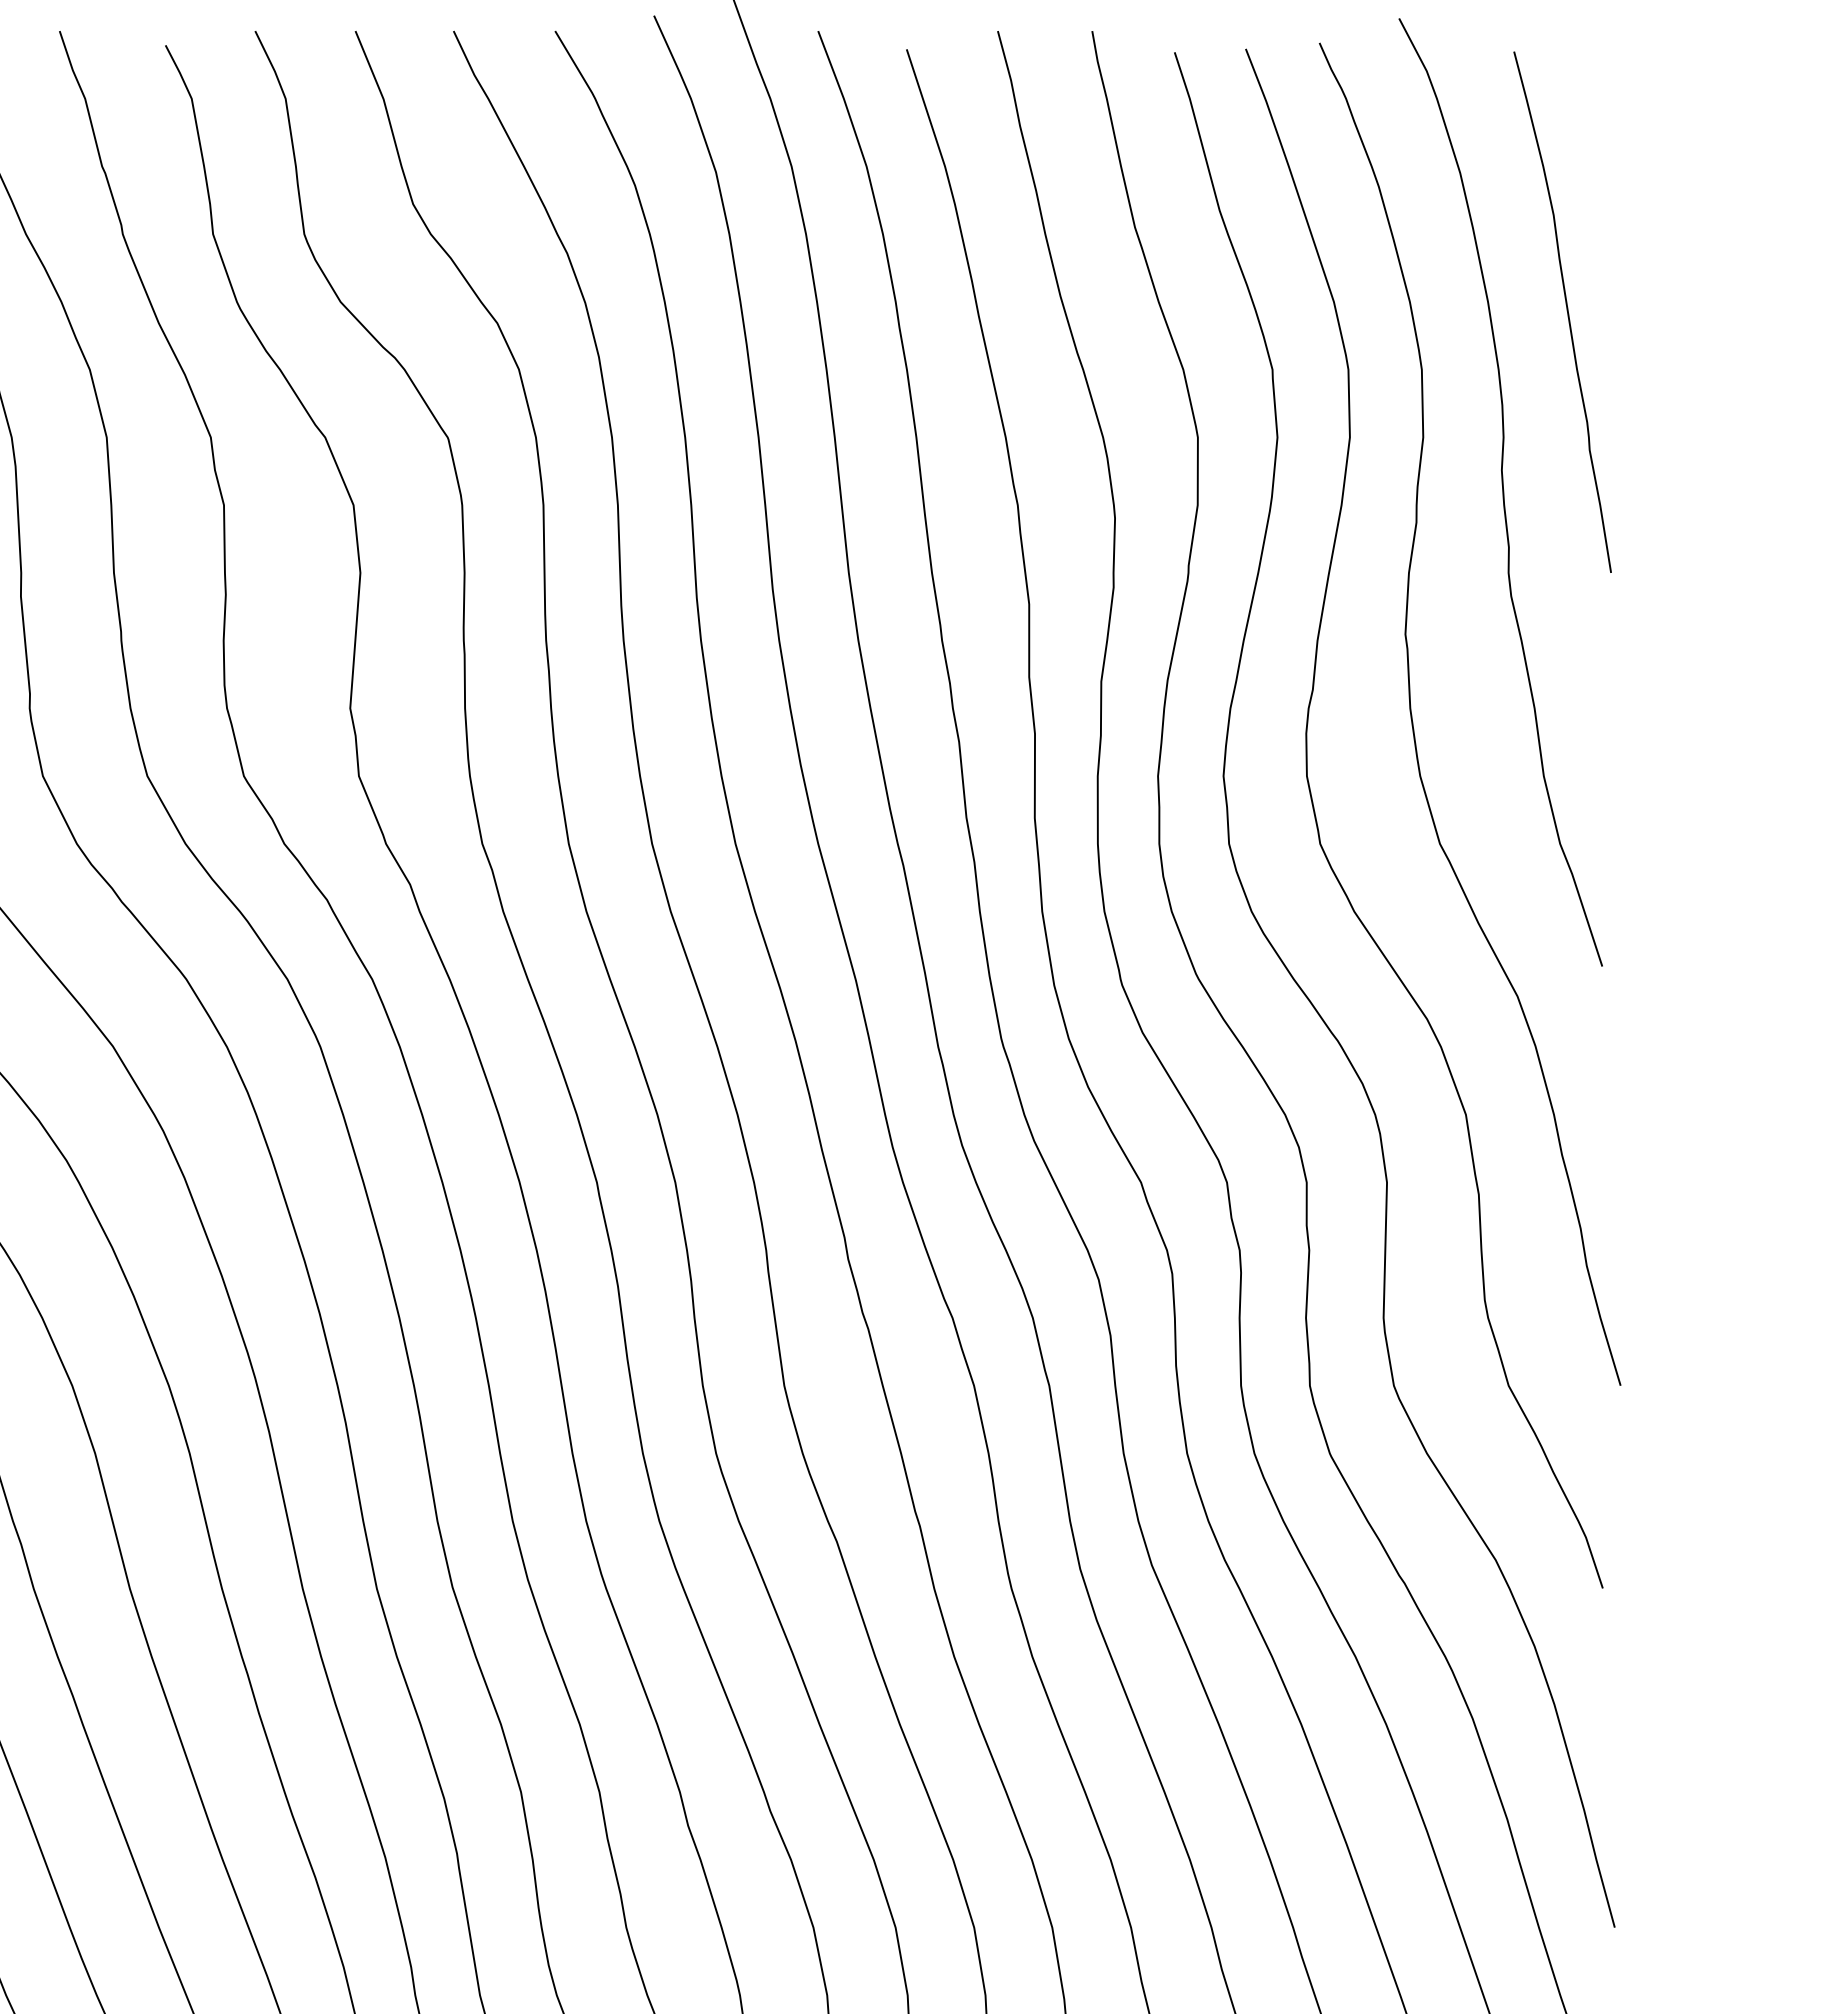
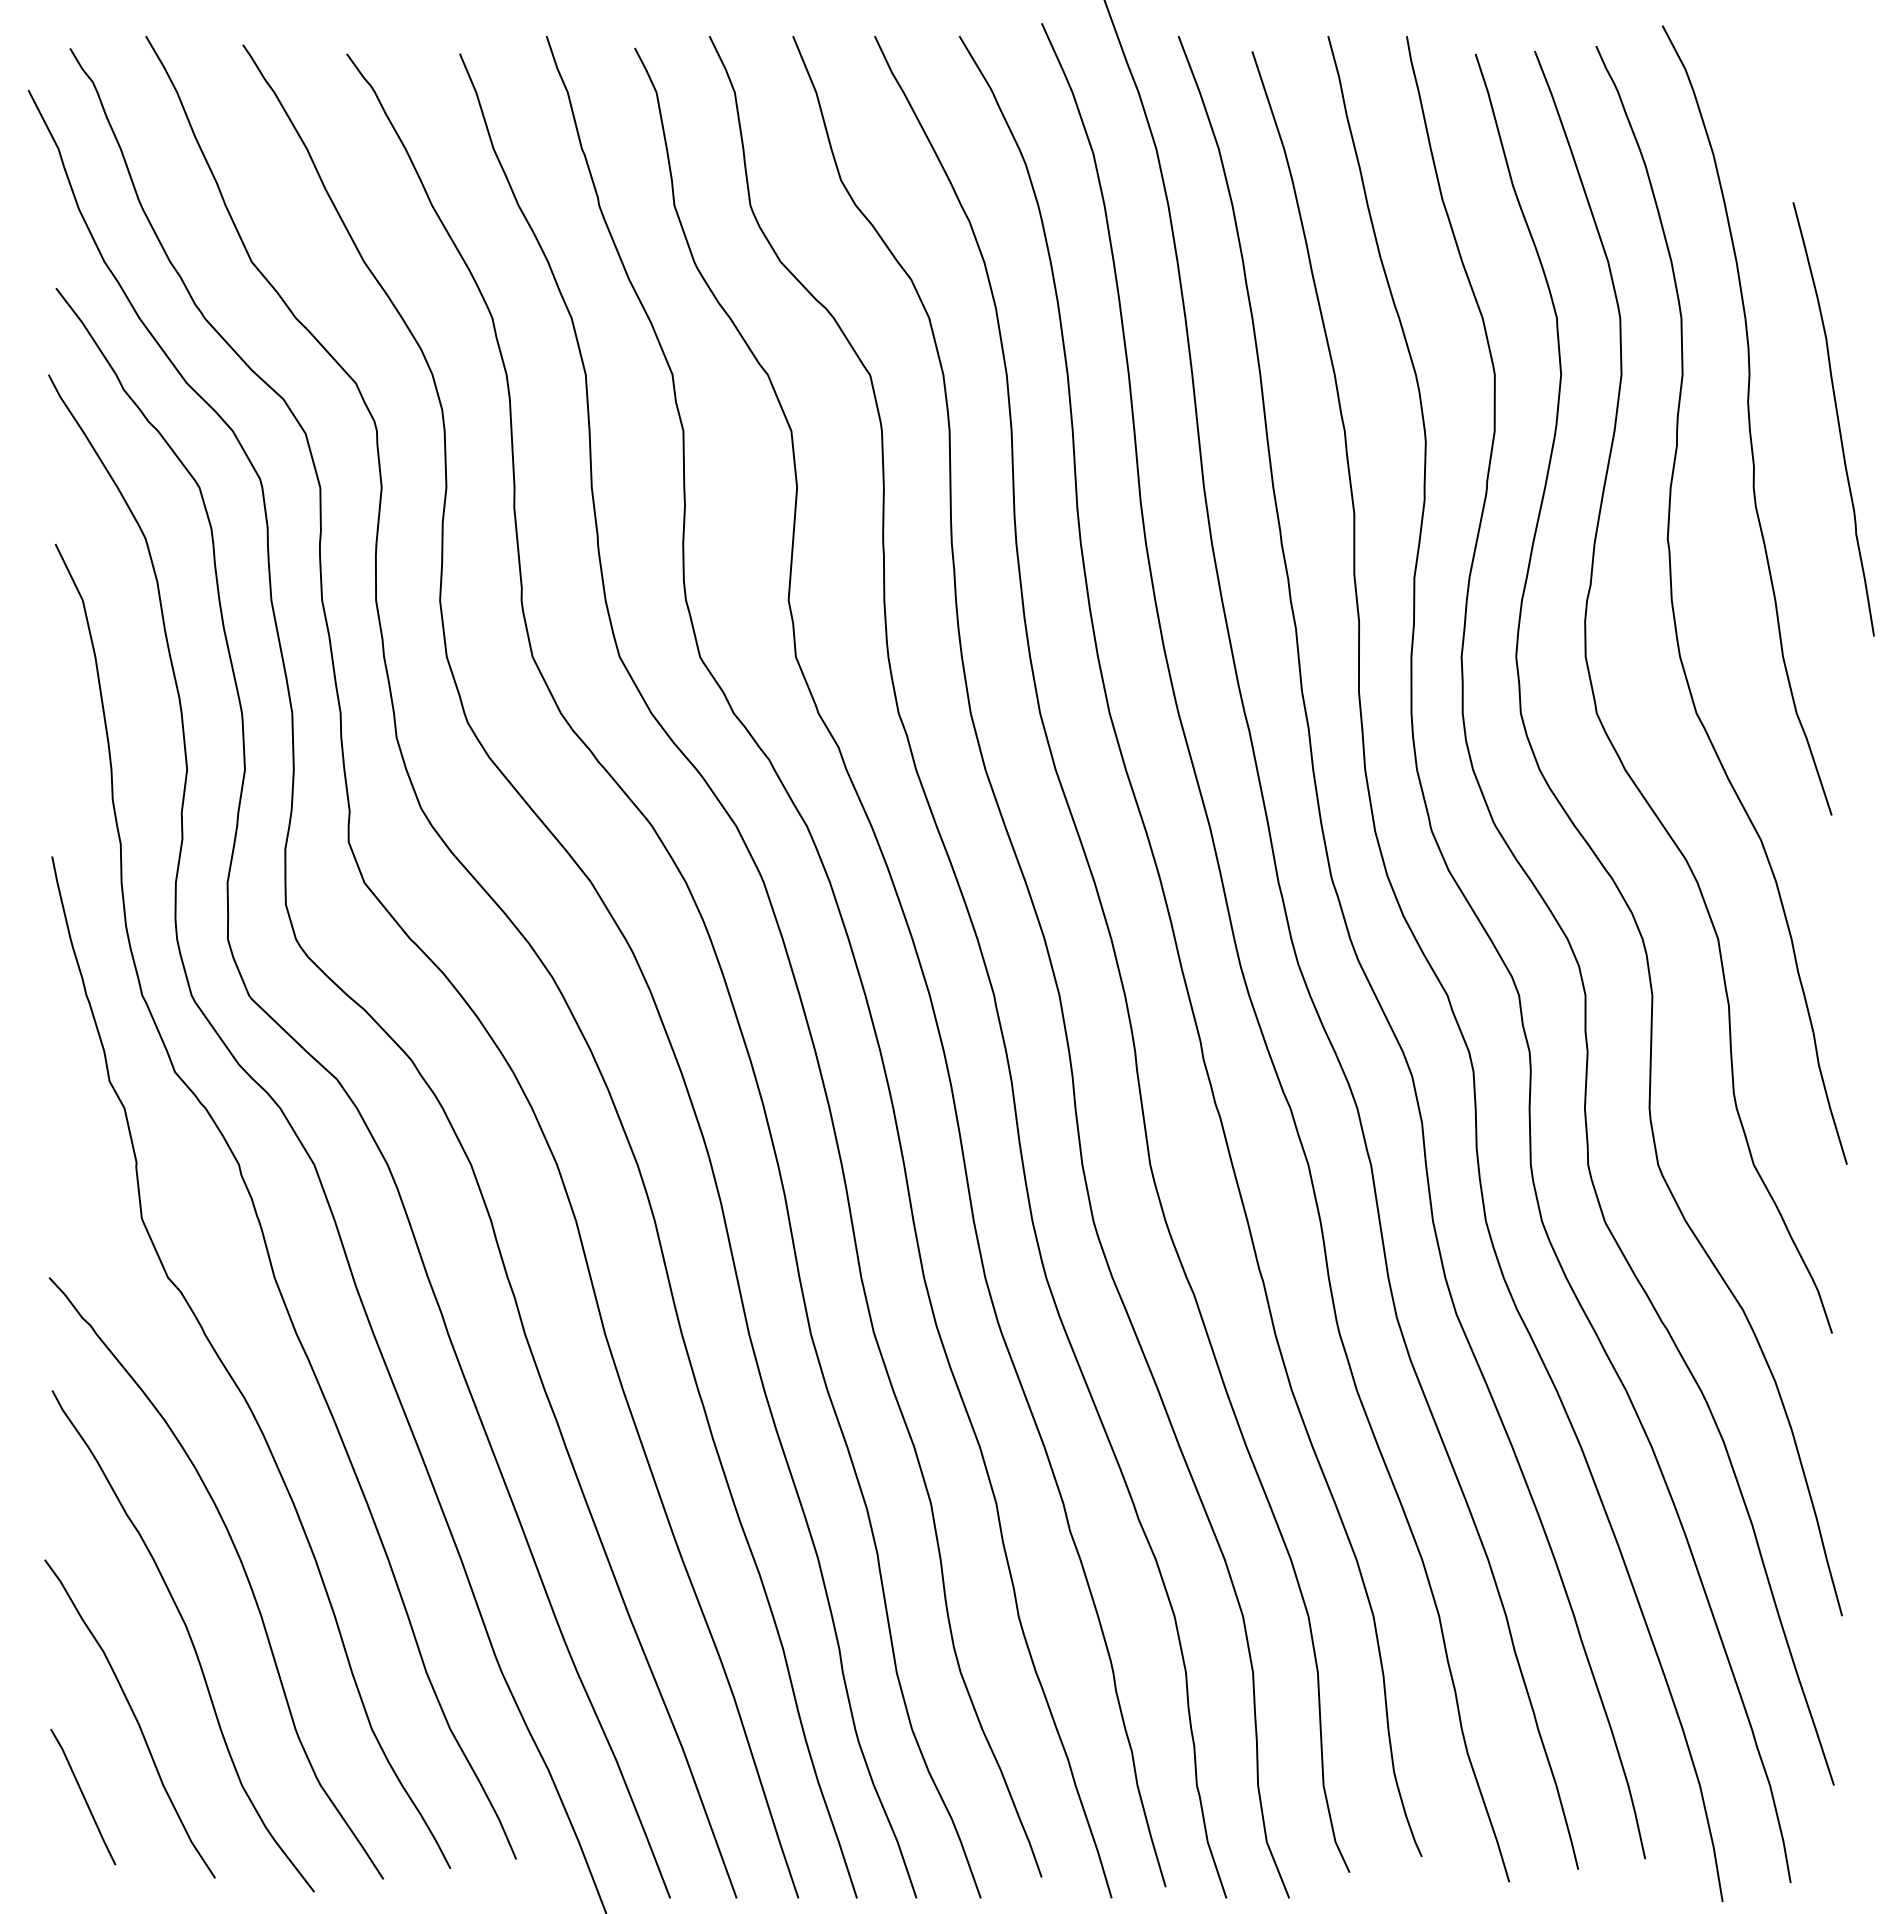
curve: (1567, 312) -> (1837, 419), moved

